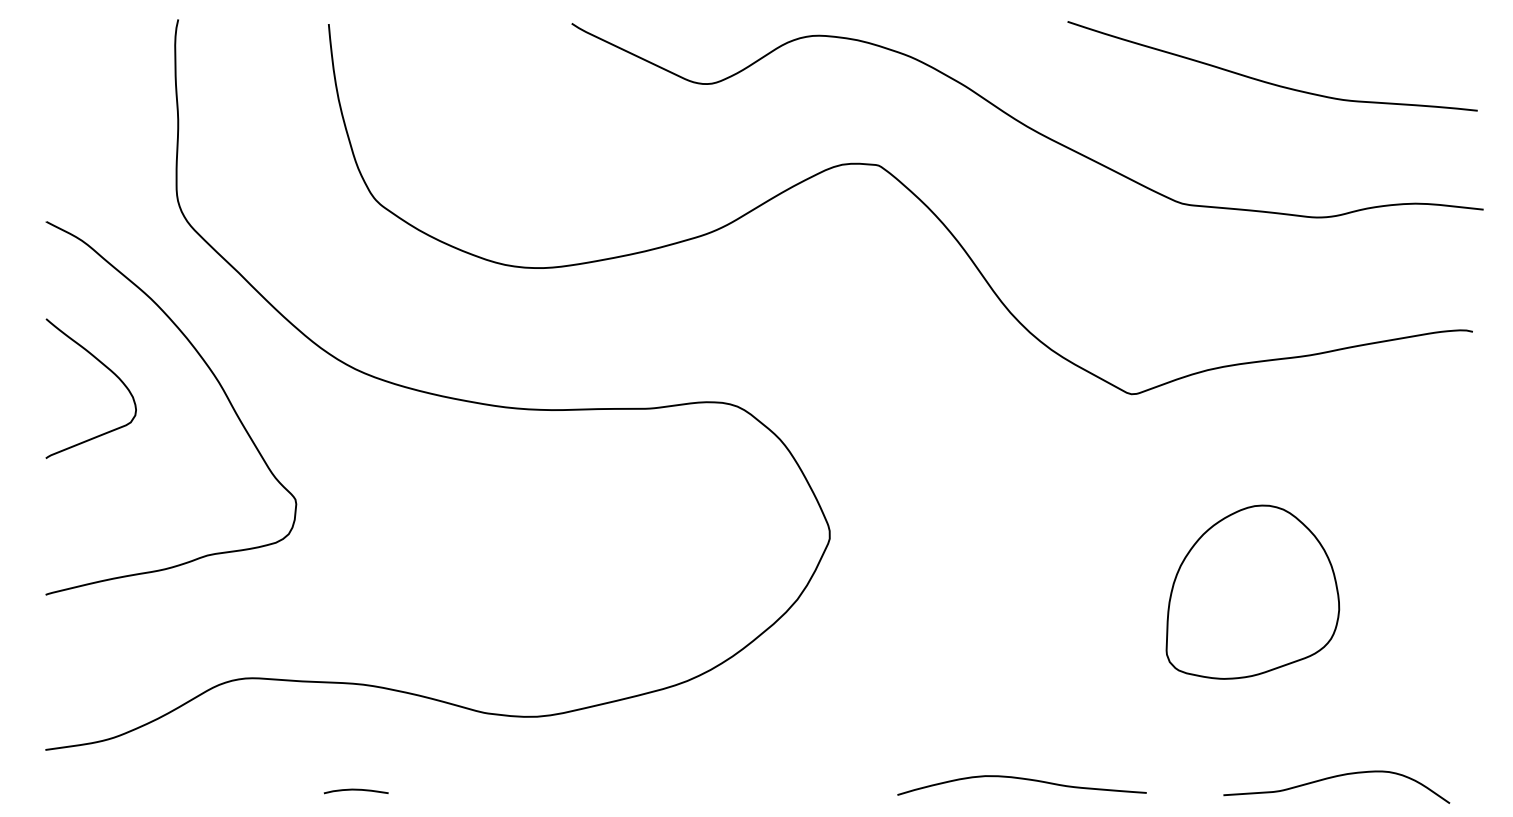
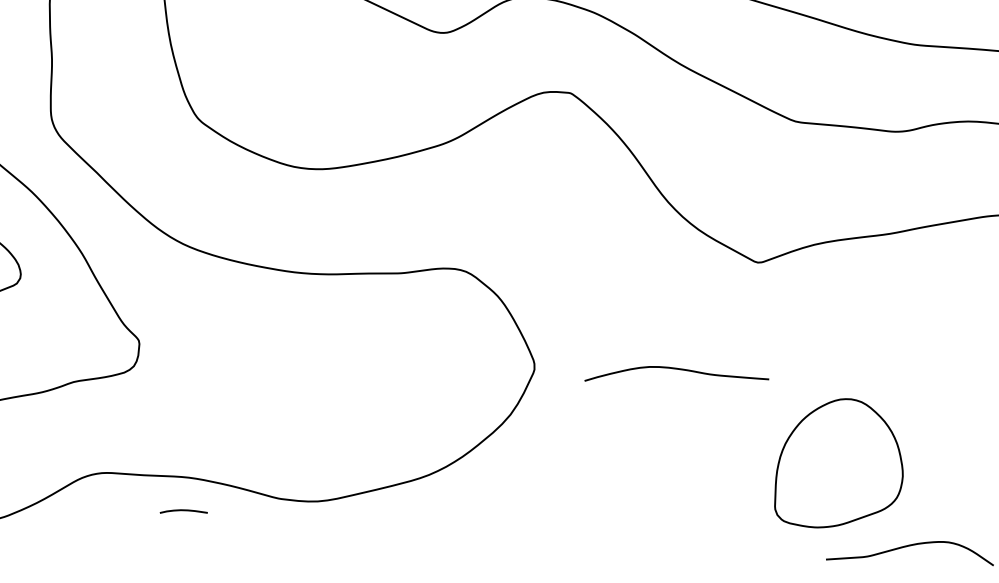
part: (1252, 591) -> (838, 462), moved
curve: (1021, 779) -> (676, 369), moved
curve: (355, 790) -> (183, 510), moved

